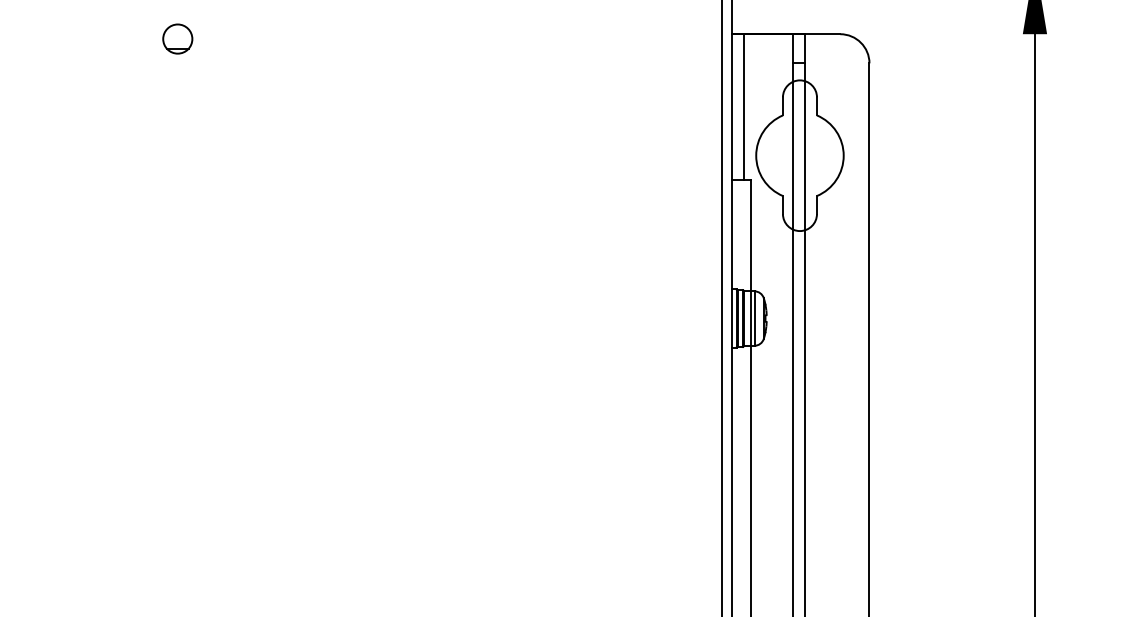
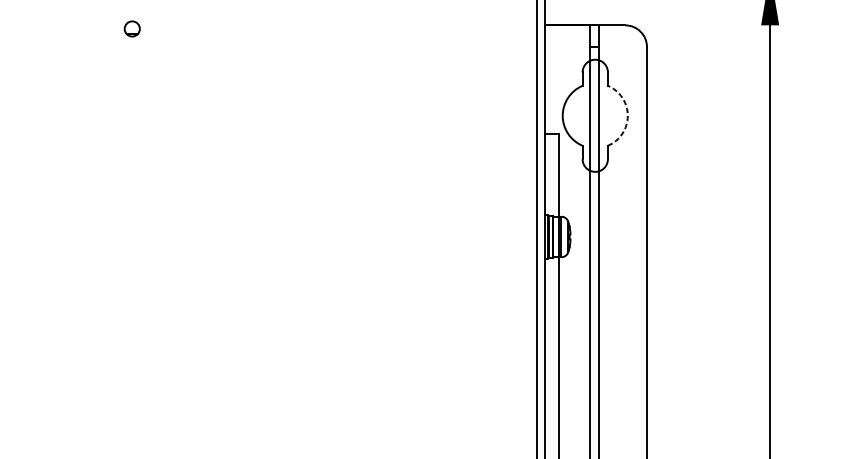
part: (177, 38) -> (132, 28), size x0.7
line: (743, 107) -> (553, 79), removed
arc: (843, 155) -> (627, 115), solid -> dashed

